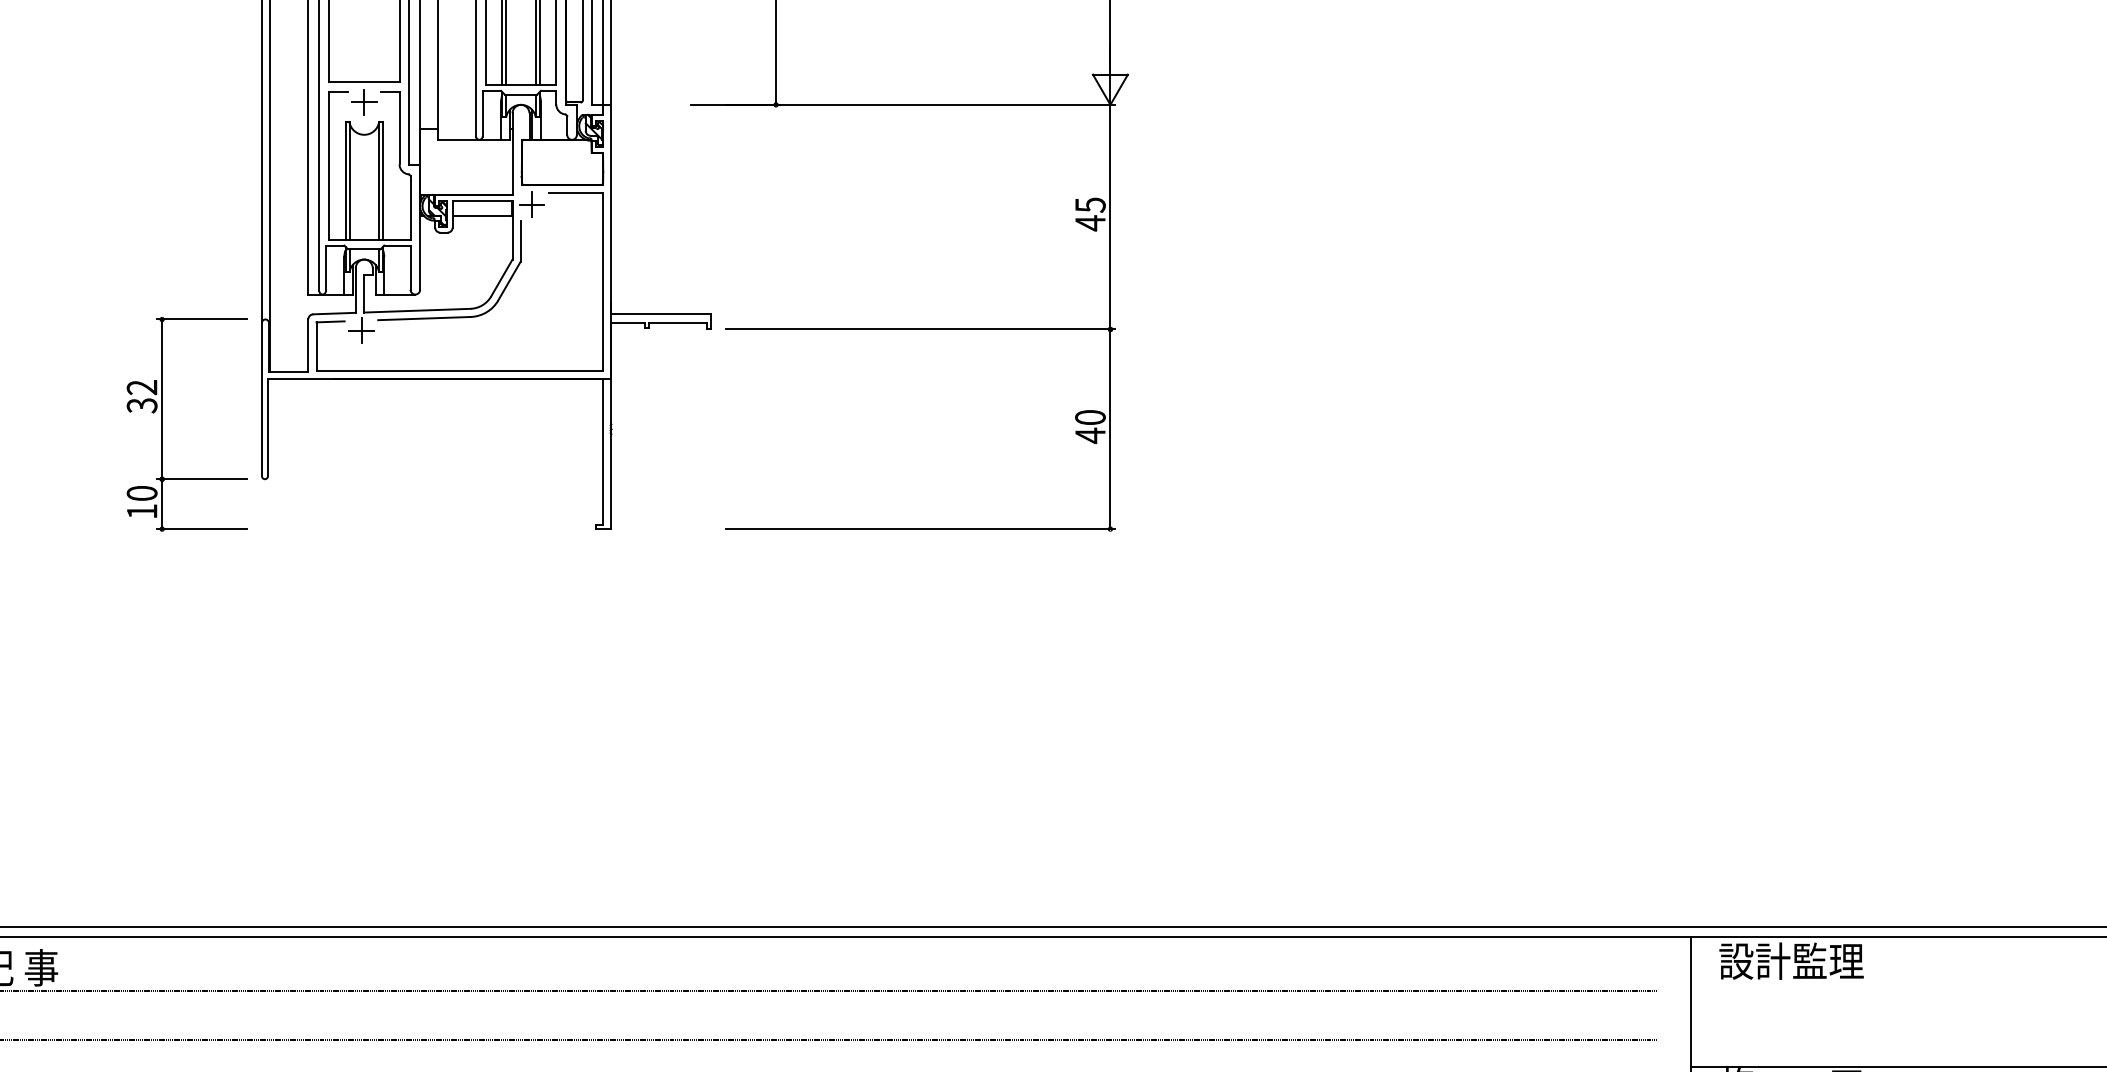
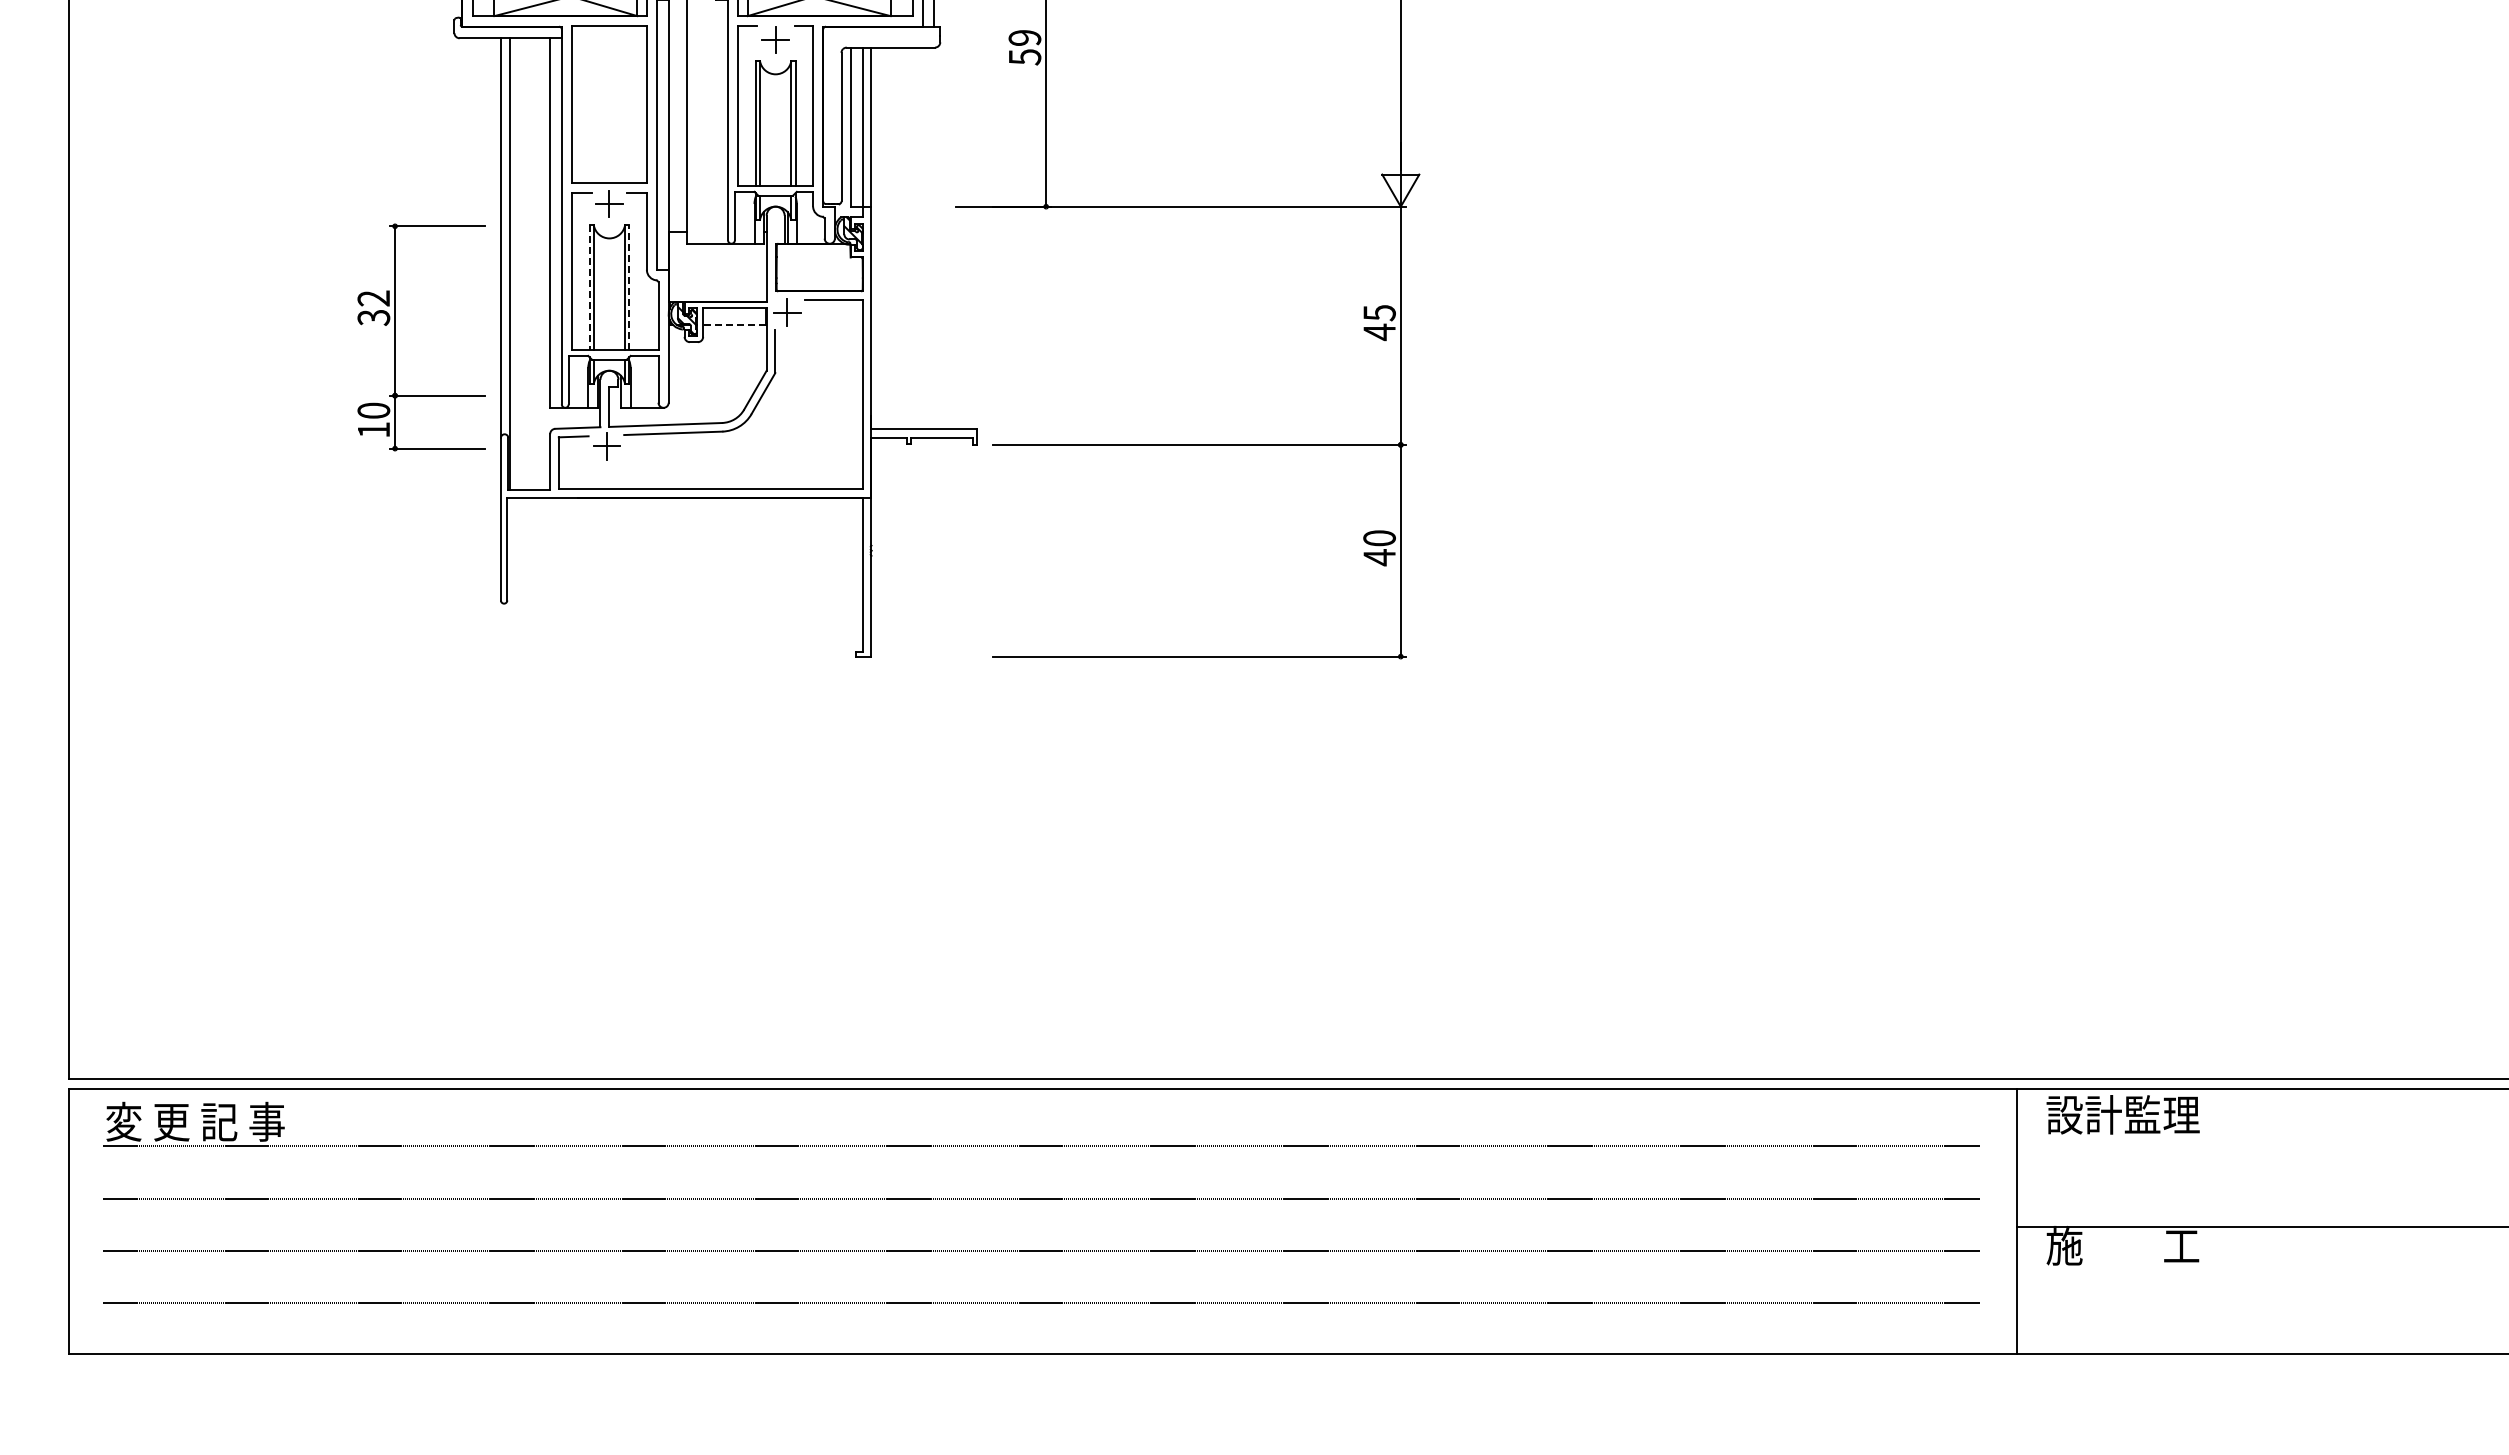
line: (383, 180) -> (629, 286), solid -> dashed
line: (345, 181) -> (589, 287), solid -> dashed
line: (482, 215) -> (734, 324), solid -> dashed
part: (162, 424) -> (395, 337), moved

